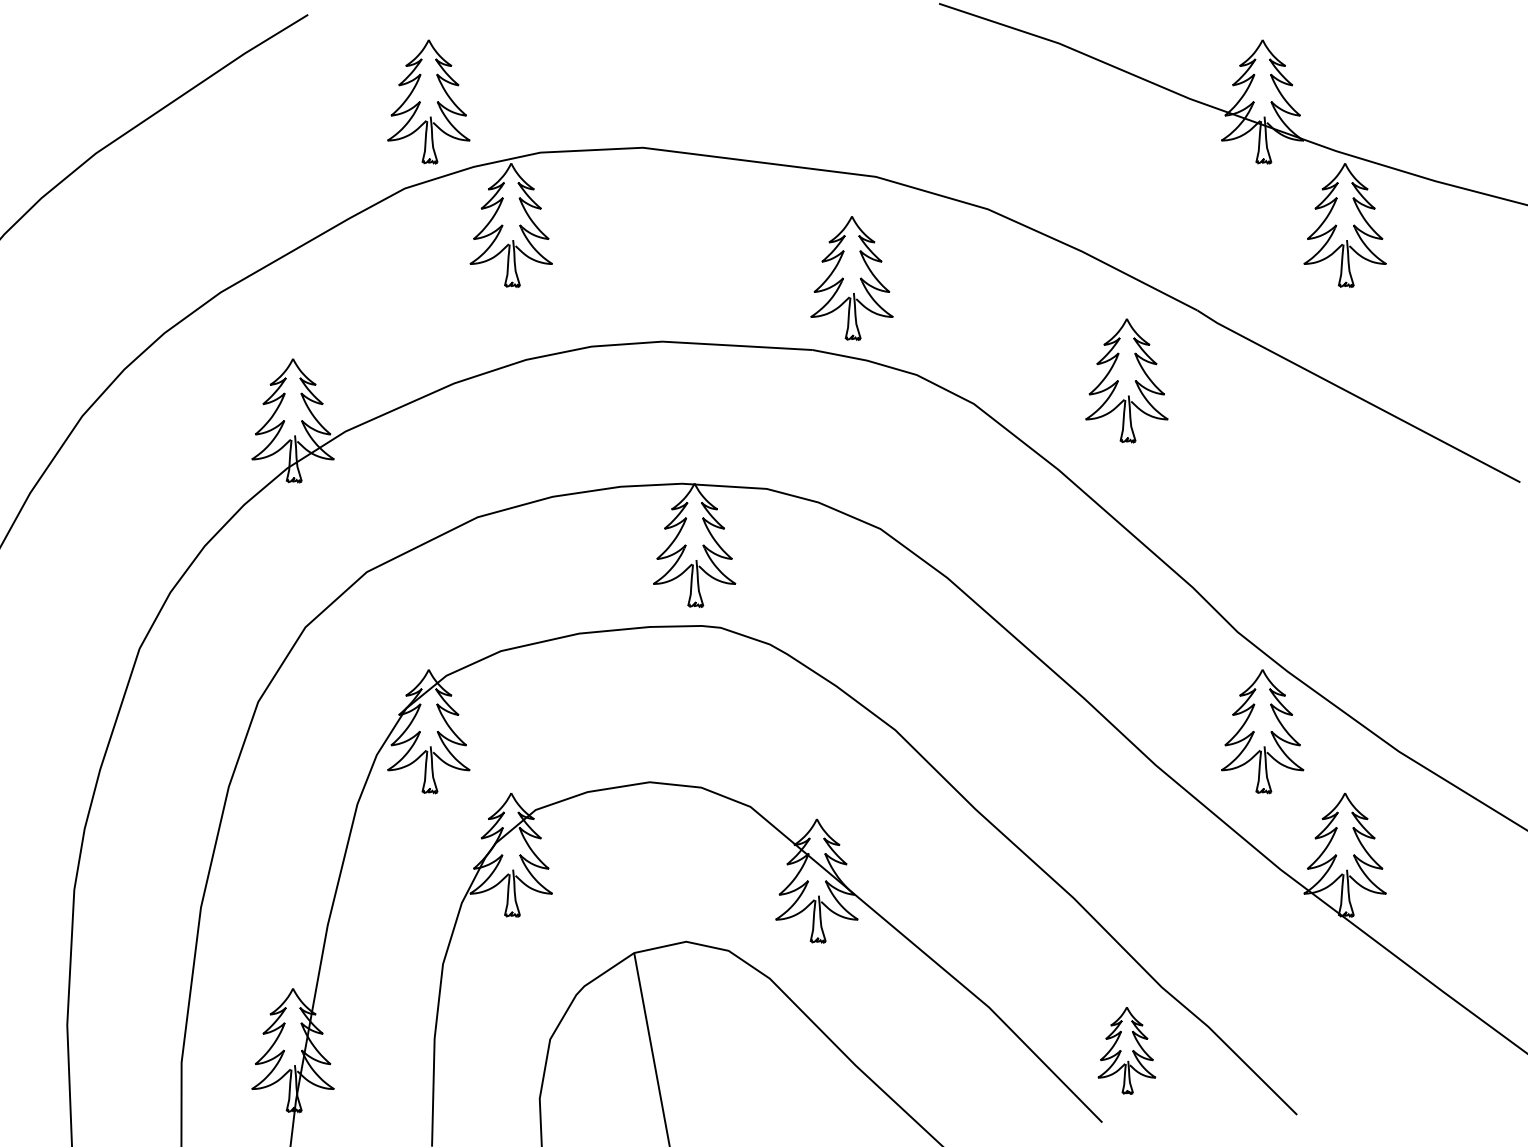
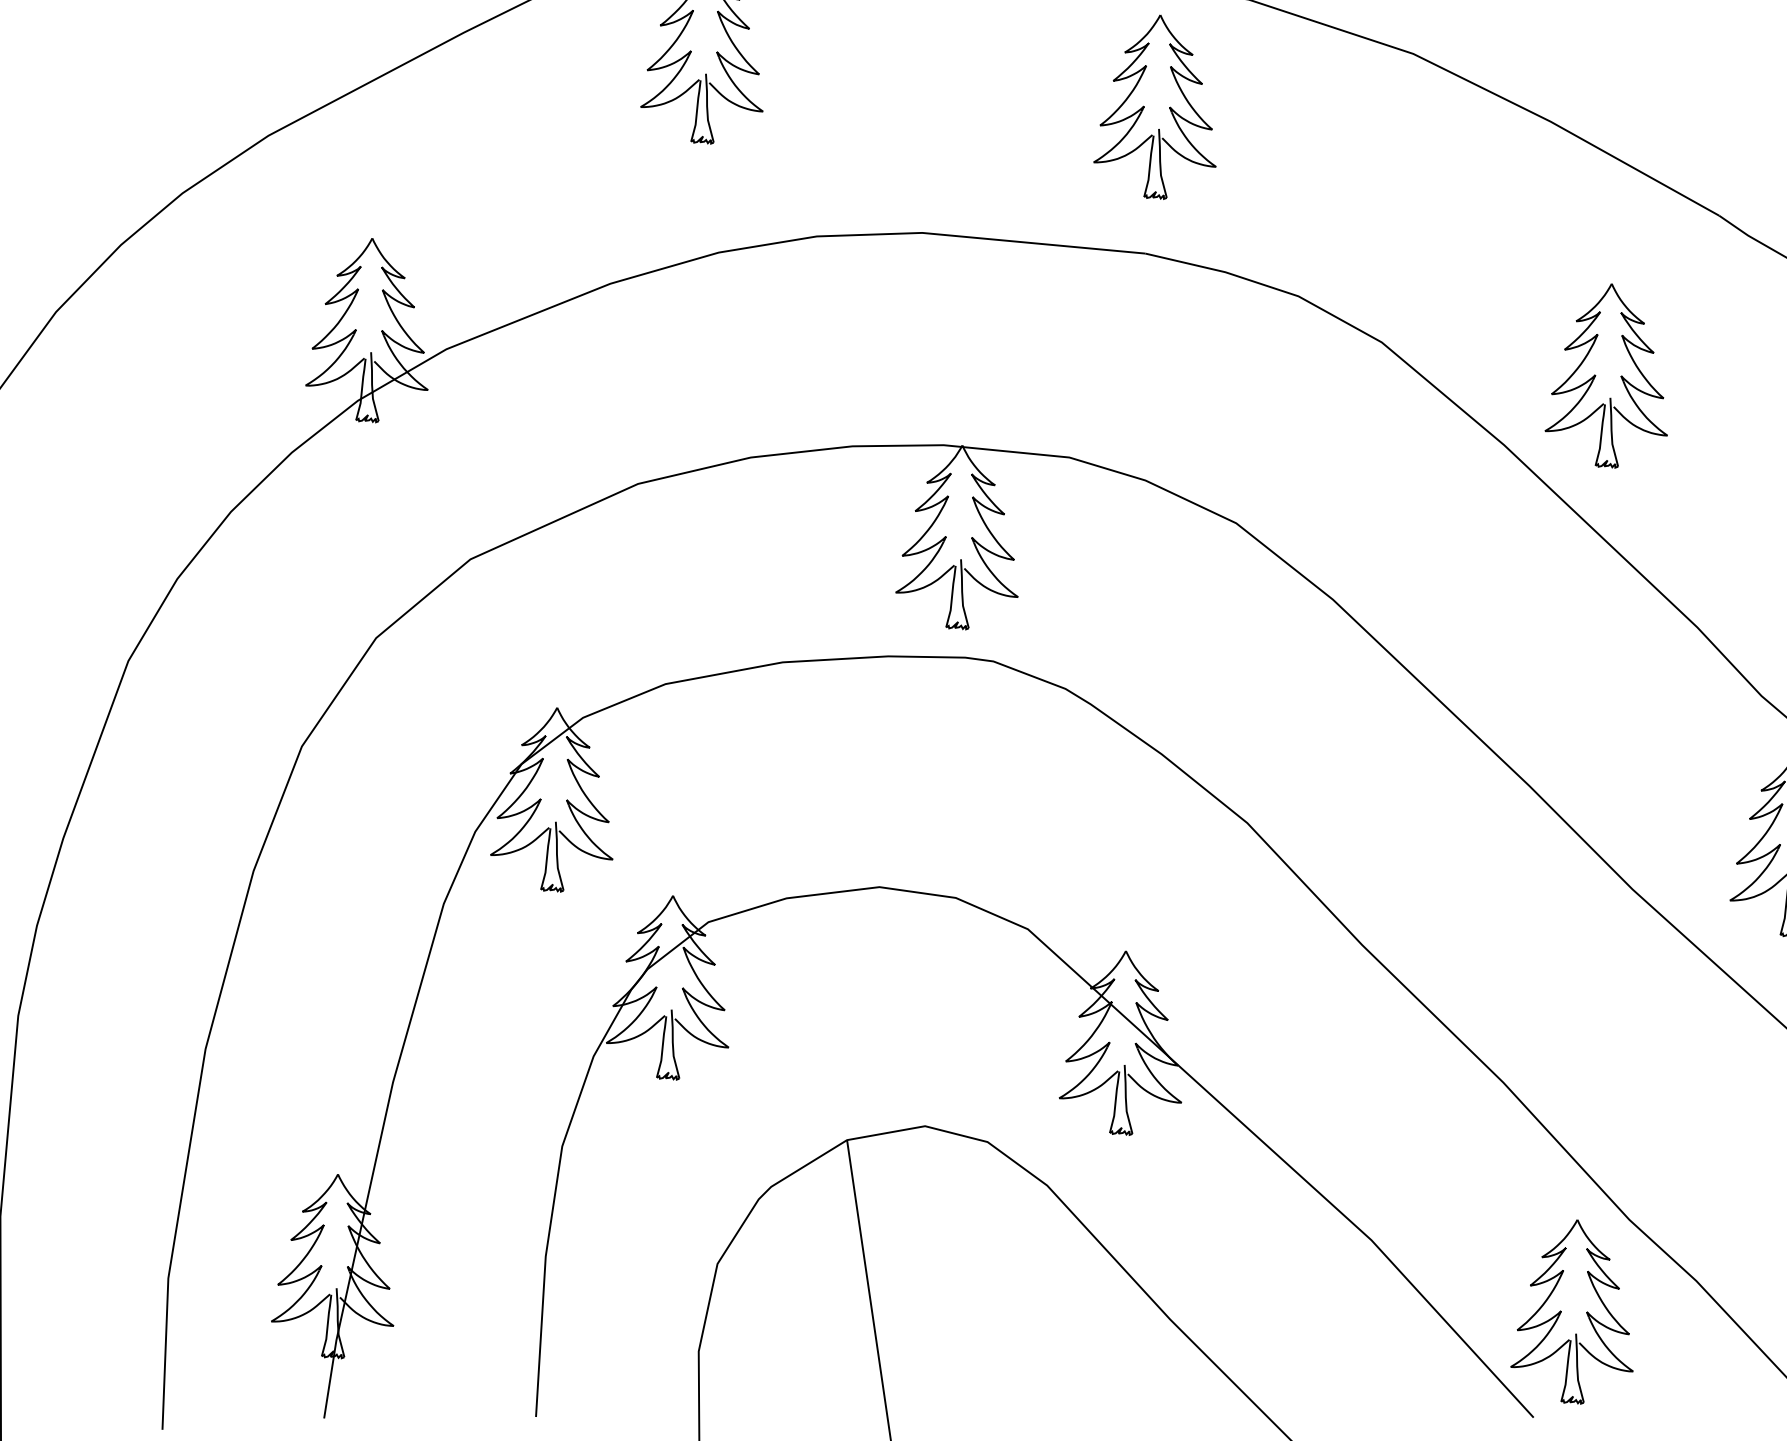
part: (851, 278) -> (1156, 107), moved
part: (1126, 380) -> (1607, 375), moved
part: (1126, 1050) -> (1573, 1311), size x1.43

